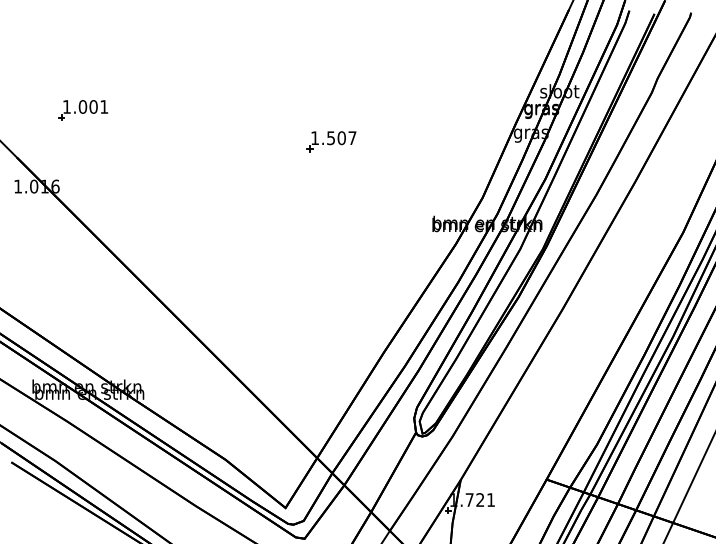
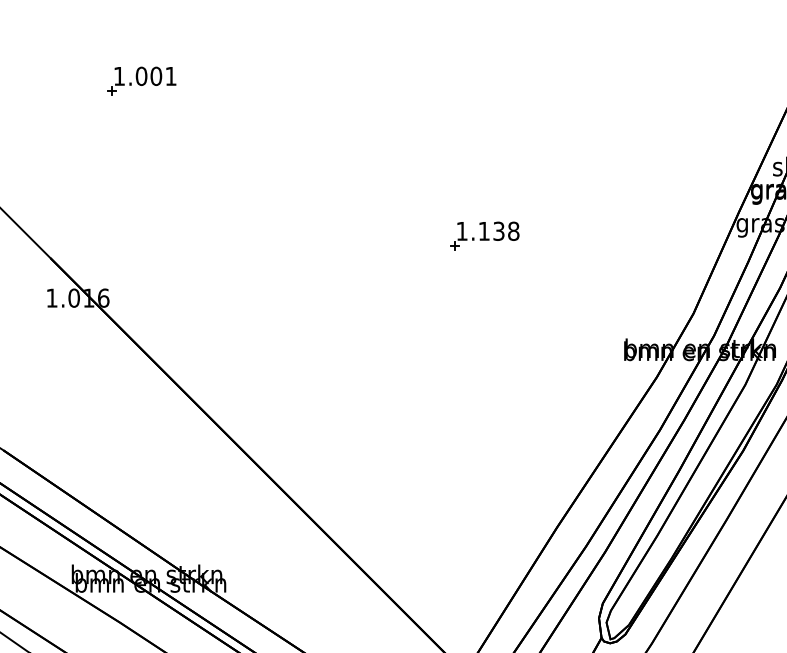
part: (83, 110) -> (142, 81), moved
text: (341, 138) -> (498, 231), 1.507 -> 1.138

